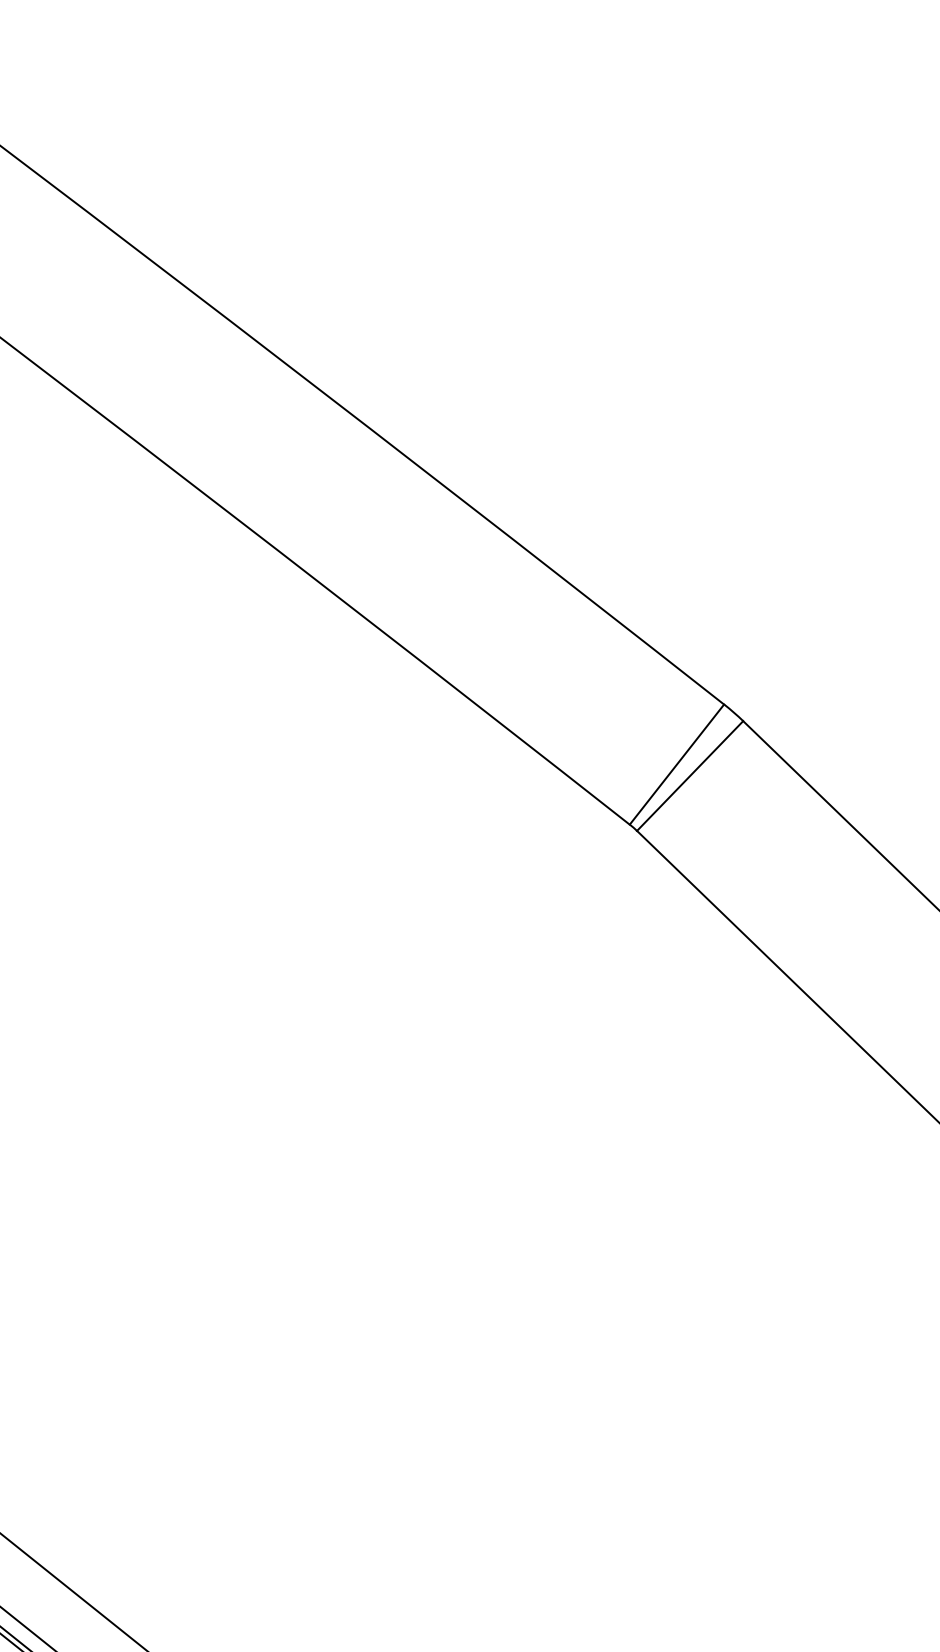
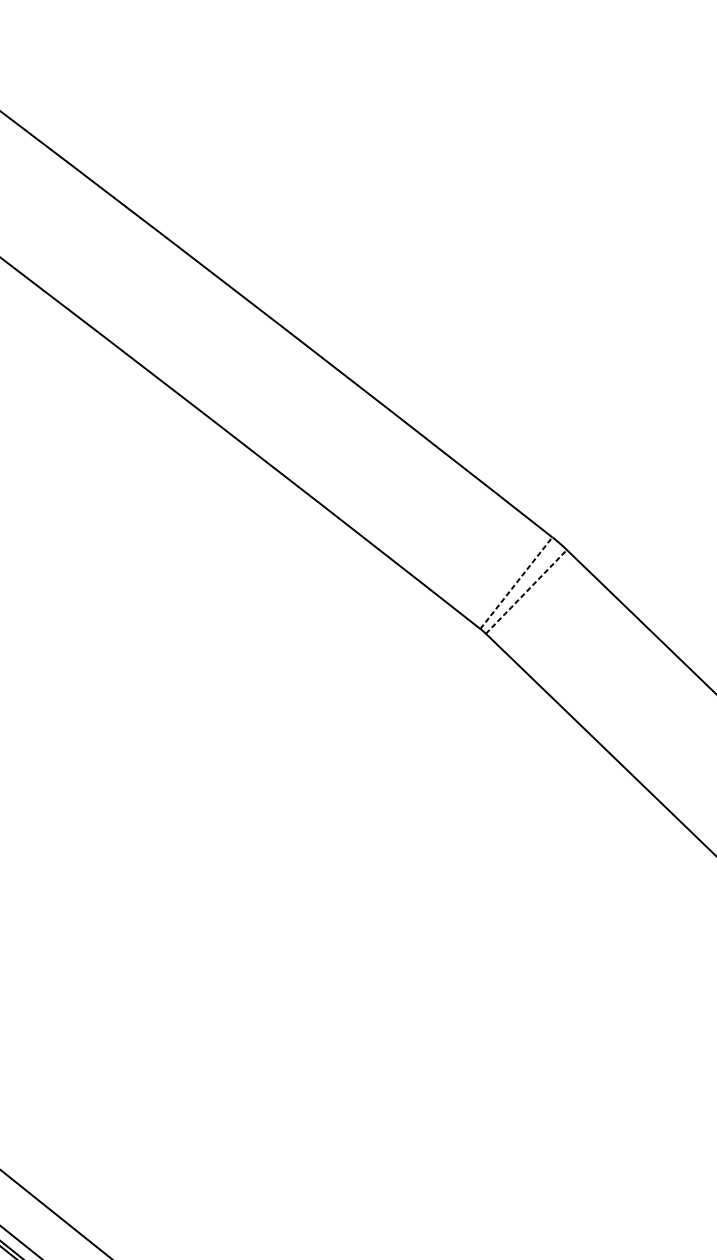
line: (677, 764) -> (516, 583), solid -> dashed
line: (690, 775) -> (526, 591), solid -> dashed

